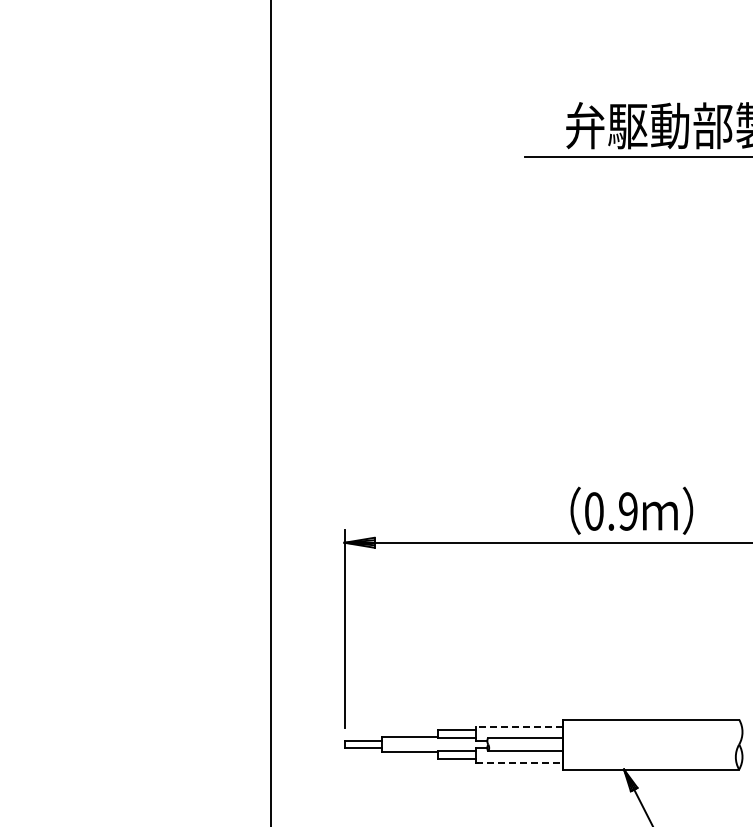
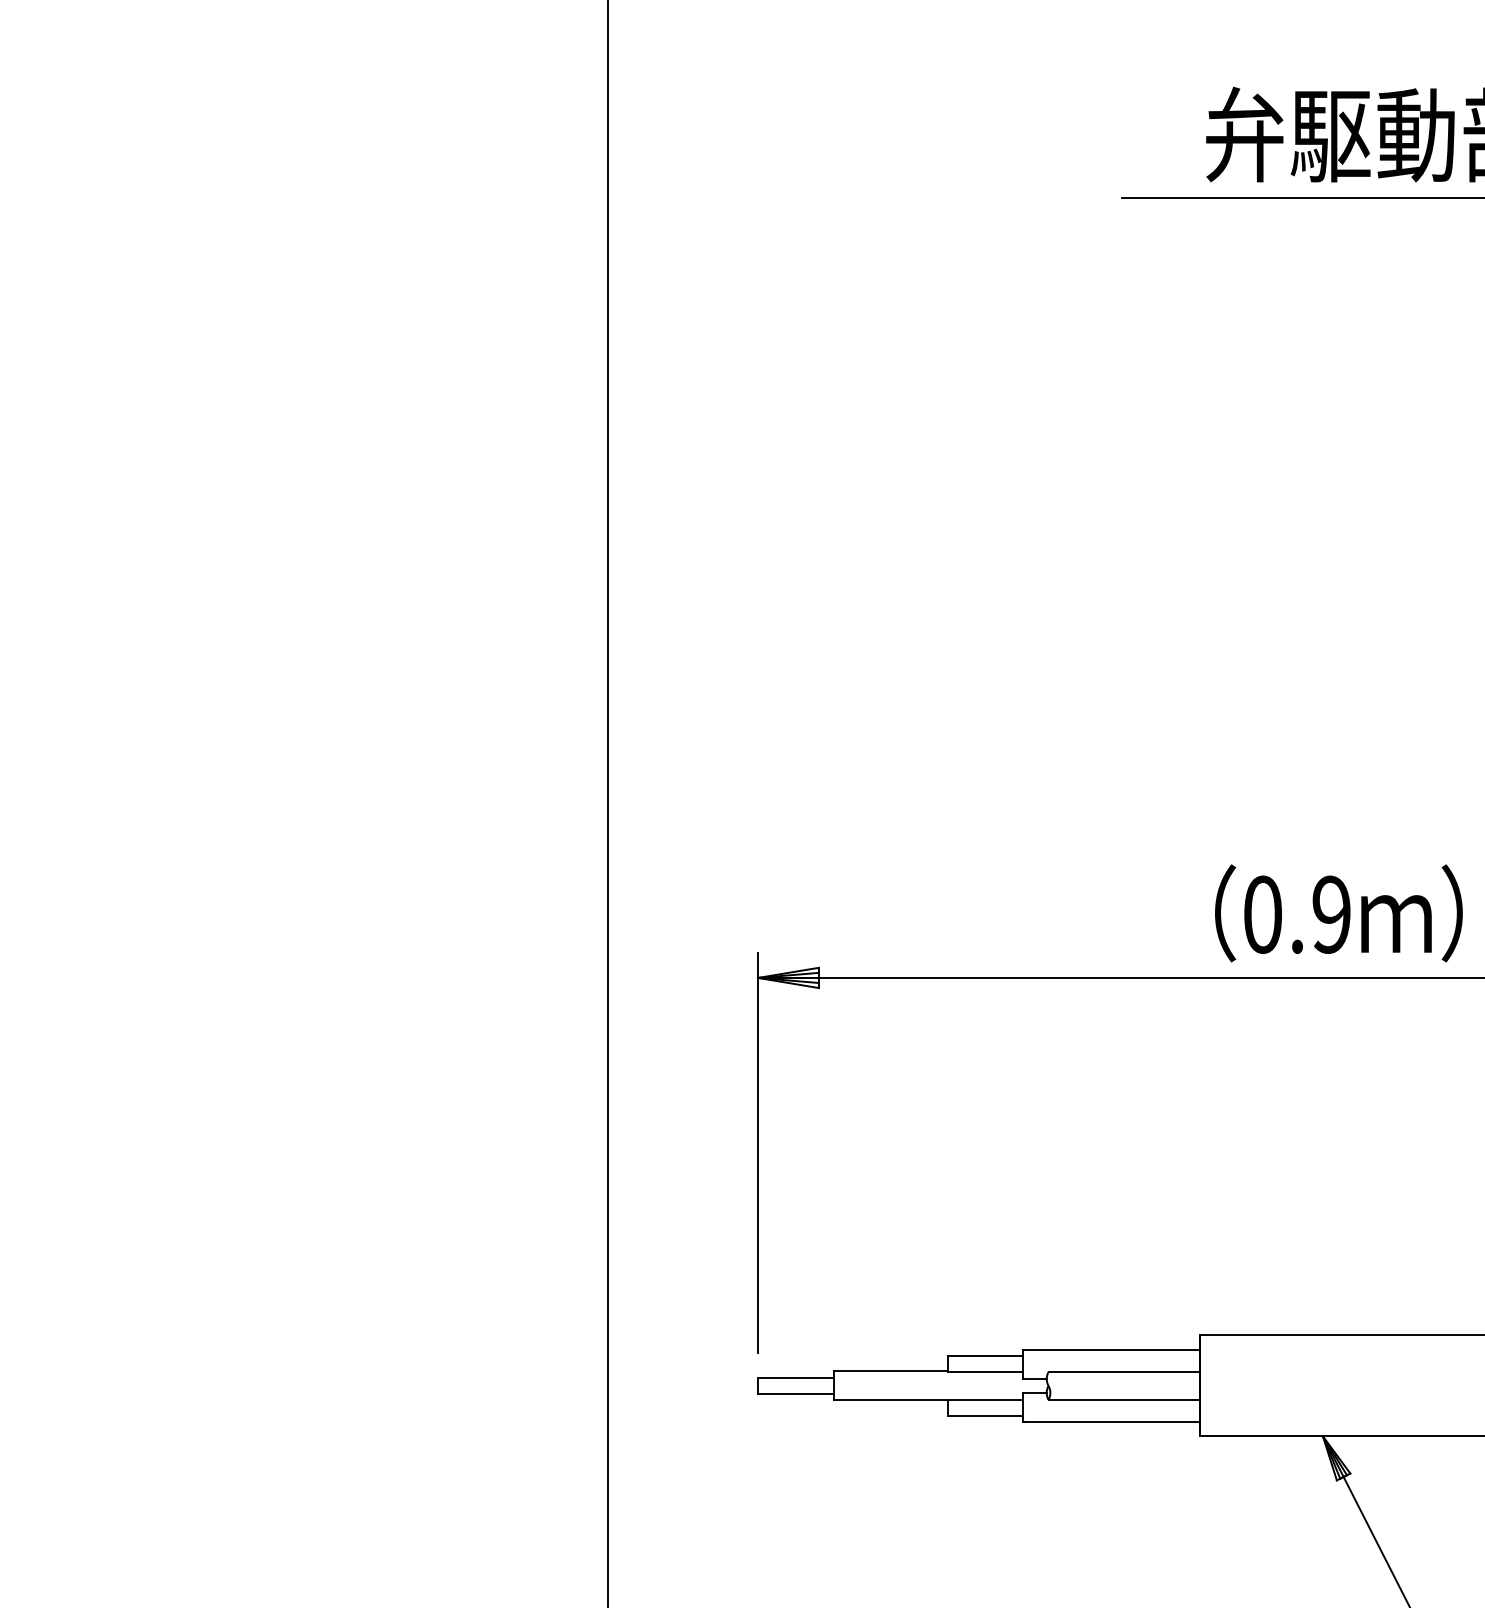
line: (519, 726) -> (1111, 1349), dashed -> solid
line: (519, 762) -> (1111, 1422), dashed -> solid

